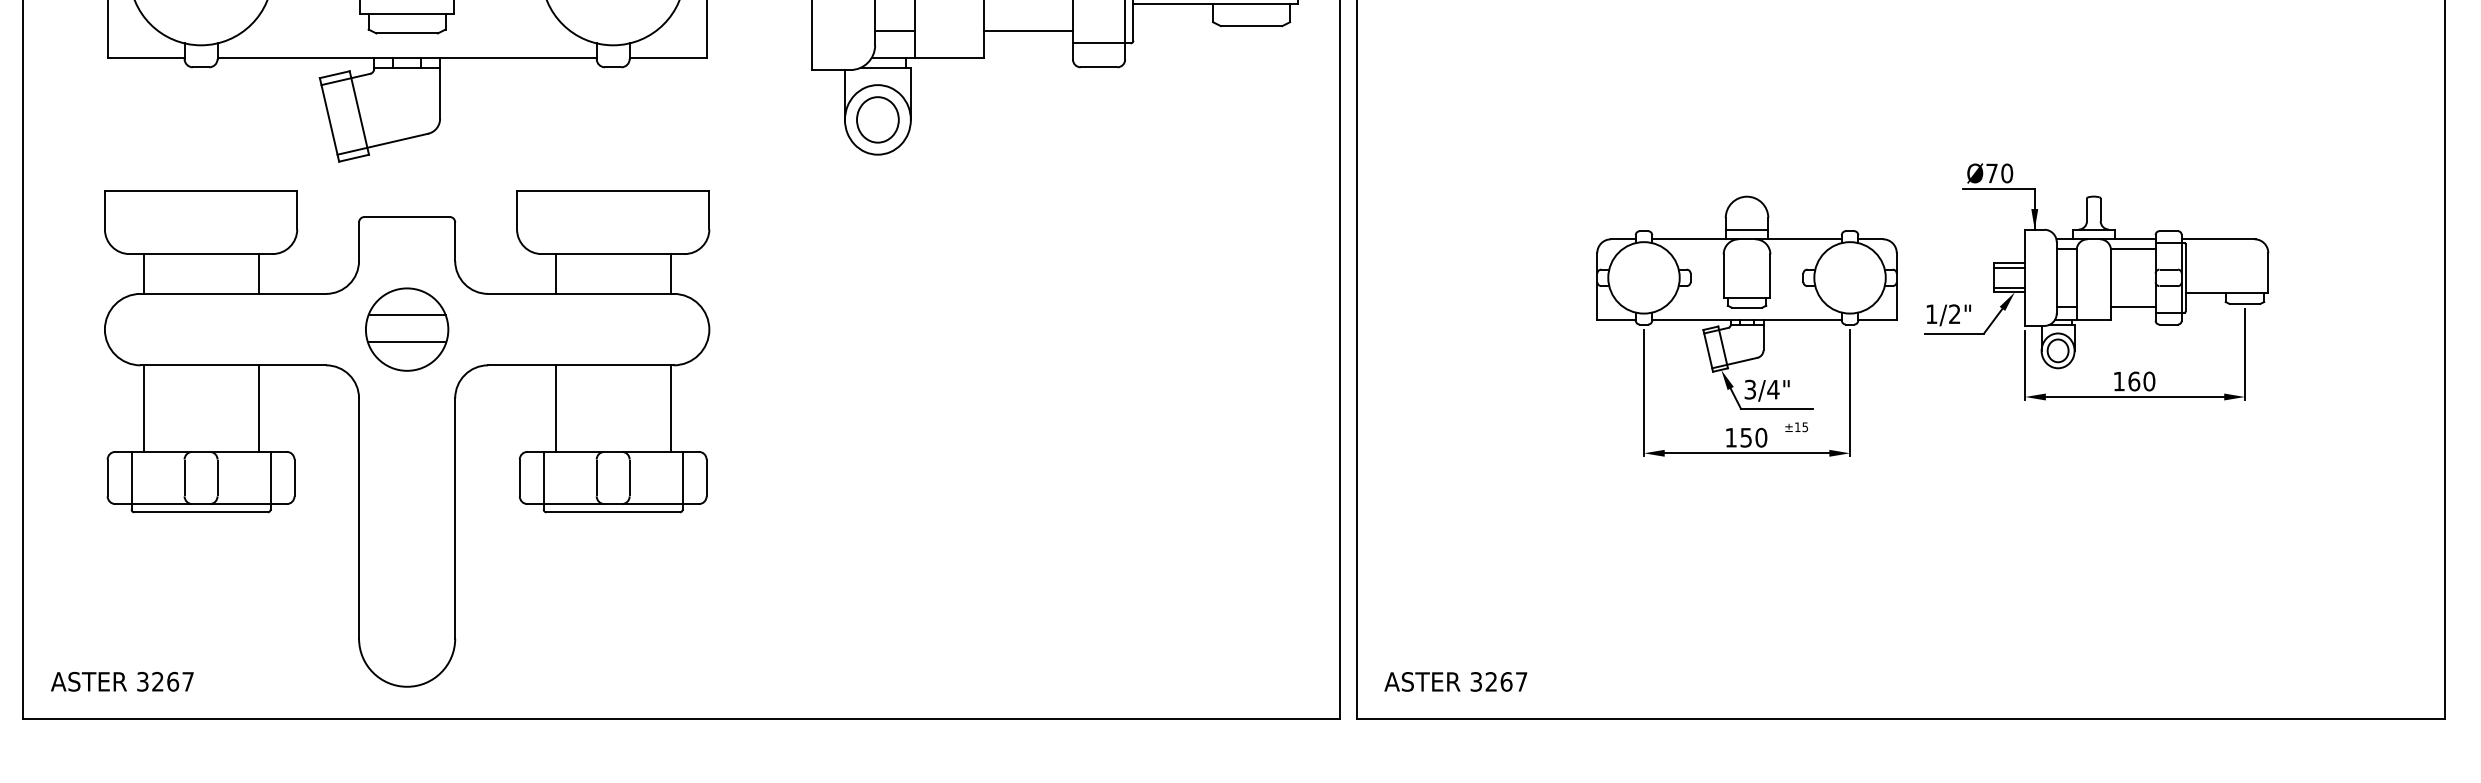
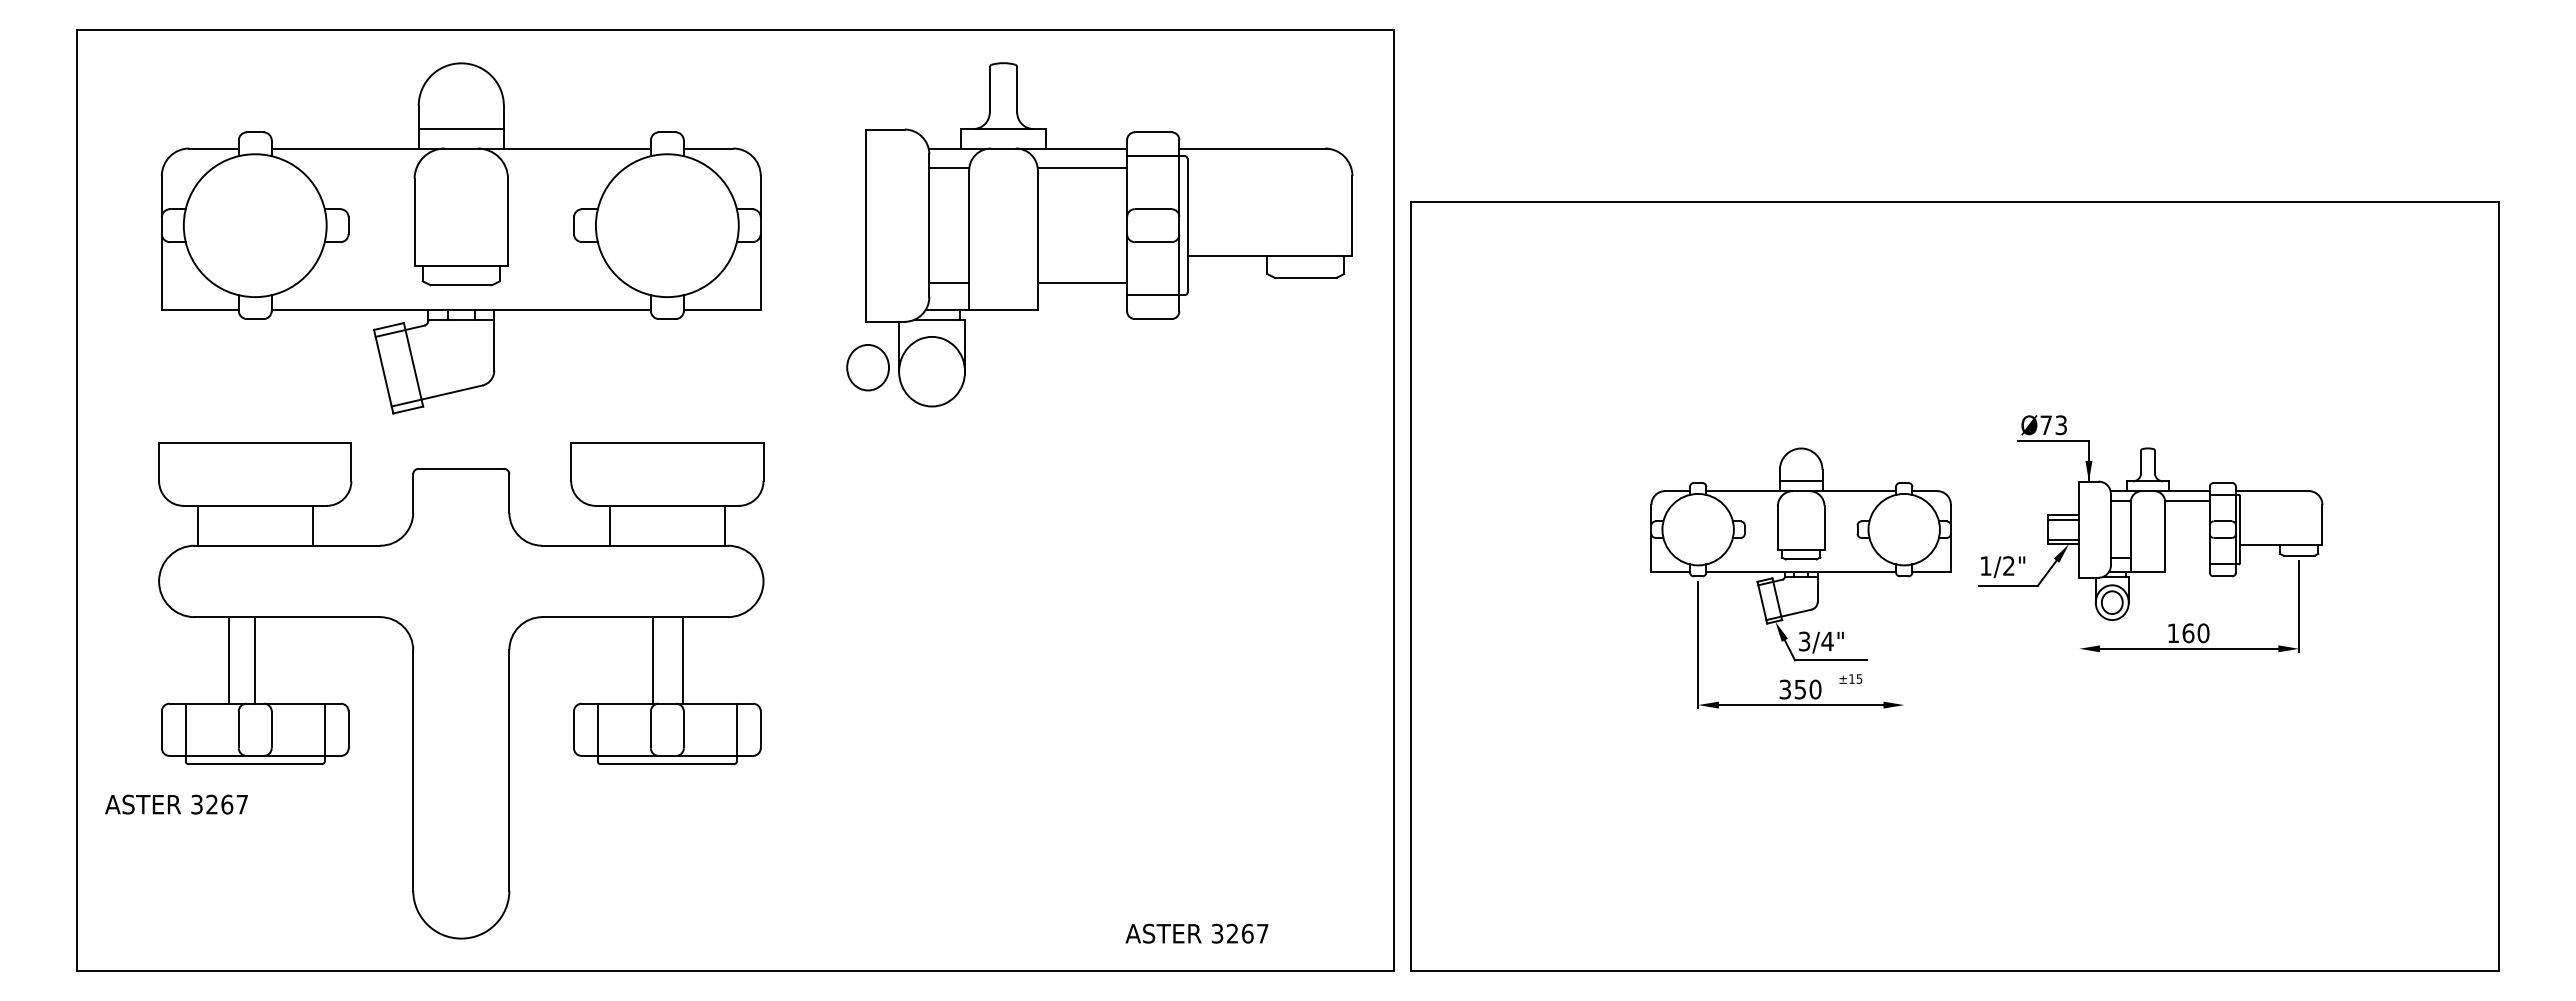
part: (877, 119) -> (867, 367), moved
text: (2007, 173) -> (2061, 425), Ø70 -> Ø73
line: (2133, 306) -> (2187, 558), removed
part: (407, 329) -> (461, 581), removed
line: (2025, 365) -> (2079, 617), removed
line: (1850, 392) -> (1904, 644), removed
line: (143, 408) -> (228, 660), moved
line: (258, 408) -> (254, 660), moved
line: (555, 408) -> (652, 660), moved
line: (670, 408) -> (682, 660), moved
text: (1730, 437) -> (1784, 689), 150 -> 350
text: (122, 681) -> (176, 804), moved
text: (1455, 681) -> (1196, 933), moved

